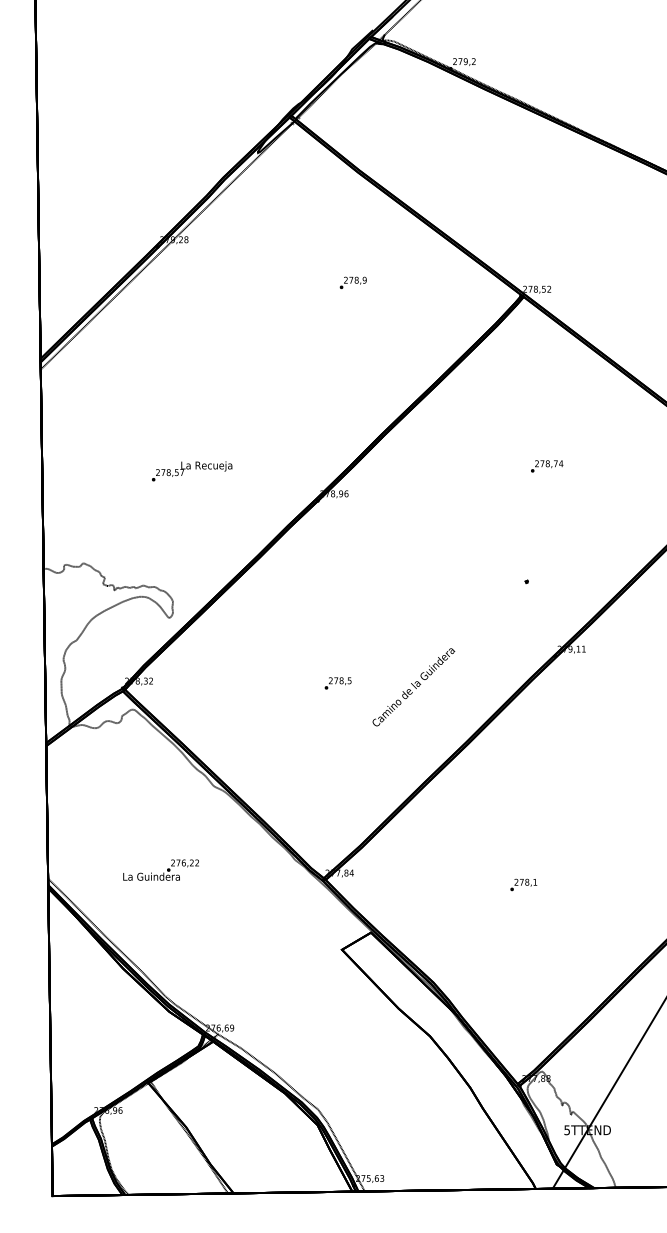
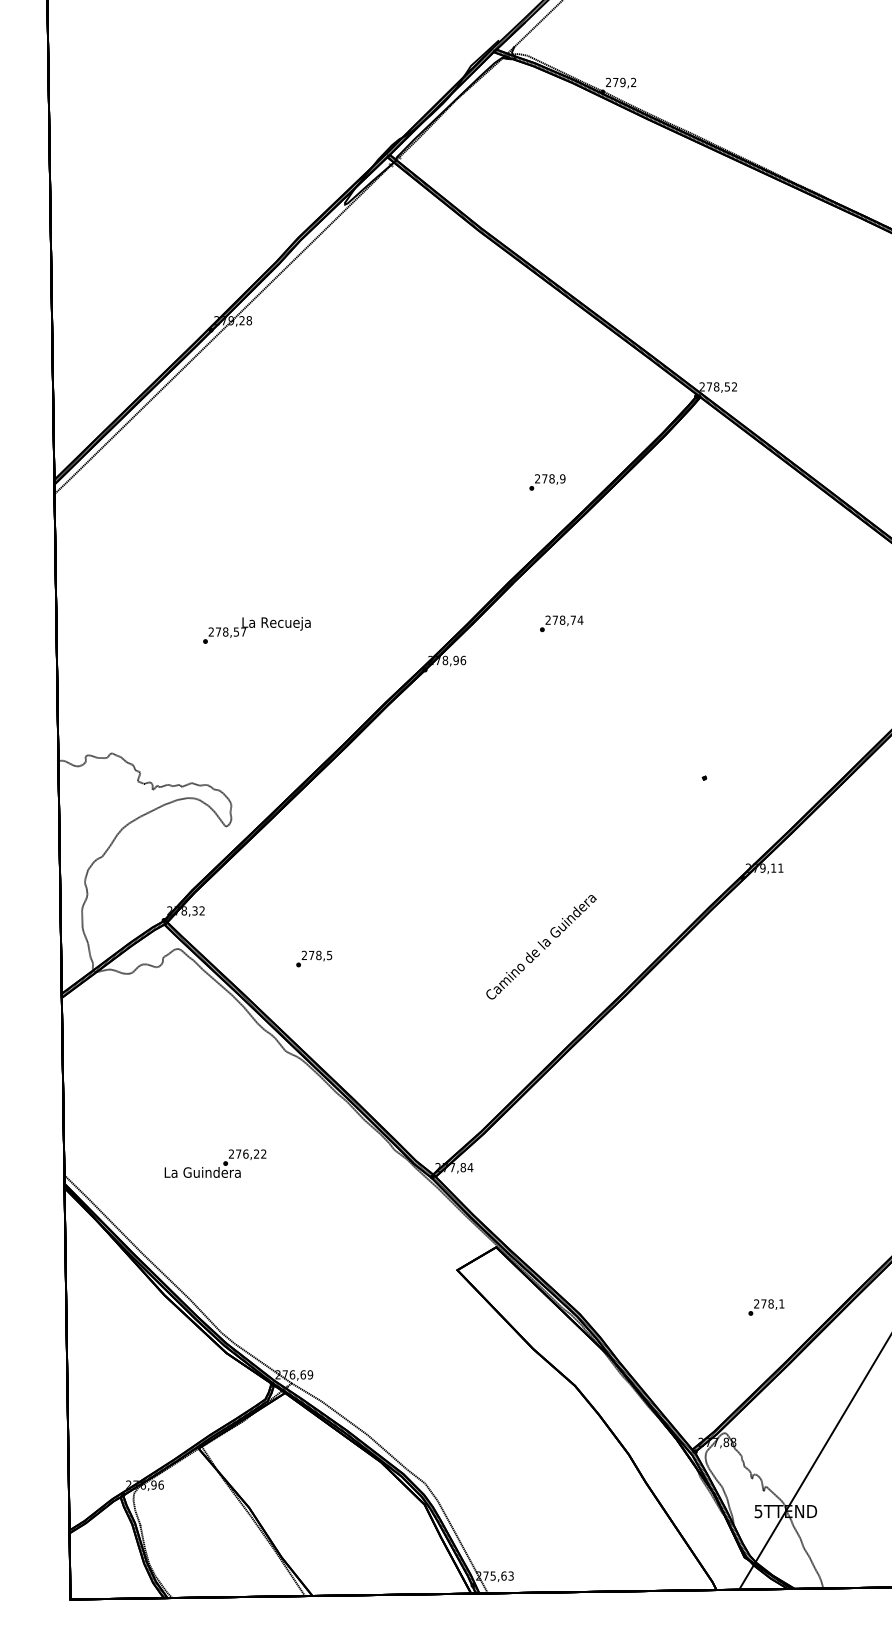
text: (353, 282) -> (547, 482), moved
text: (546, 466) -> (561, 623), moved
text: (338, 683) -> (314, 958), moved
text: (413, 687) -> (541, 947), moved
text: (523, 884) -> (766, 1307), moved

